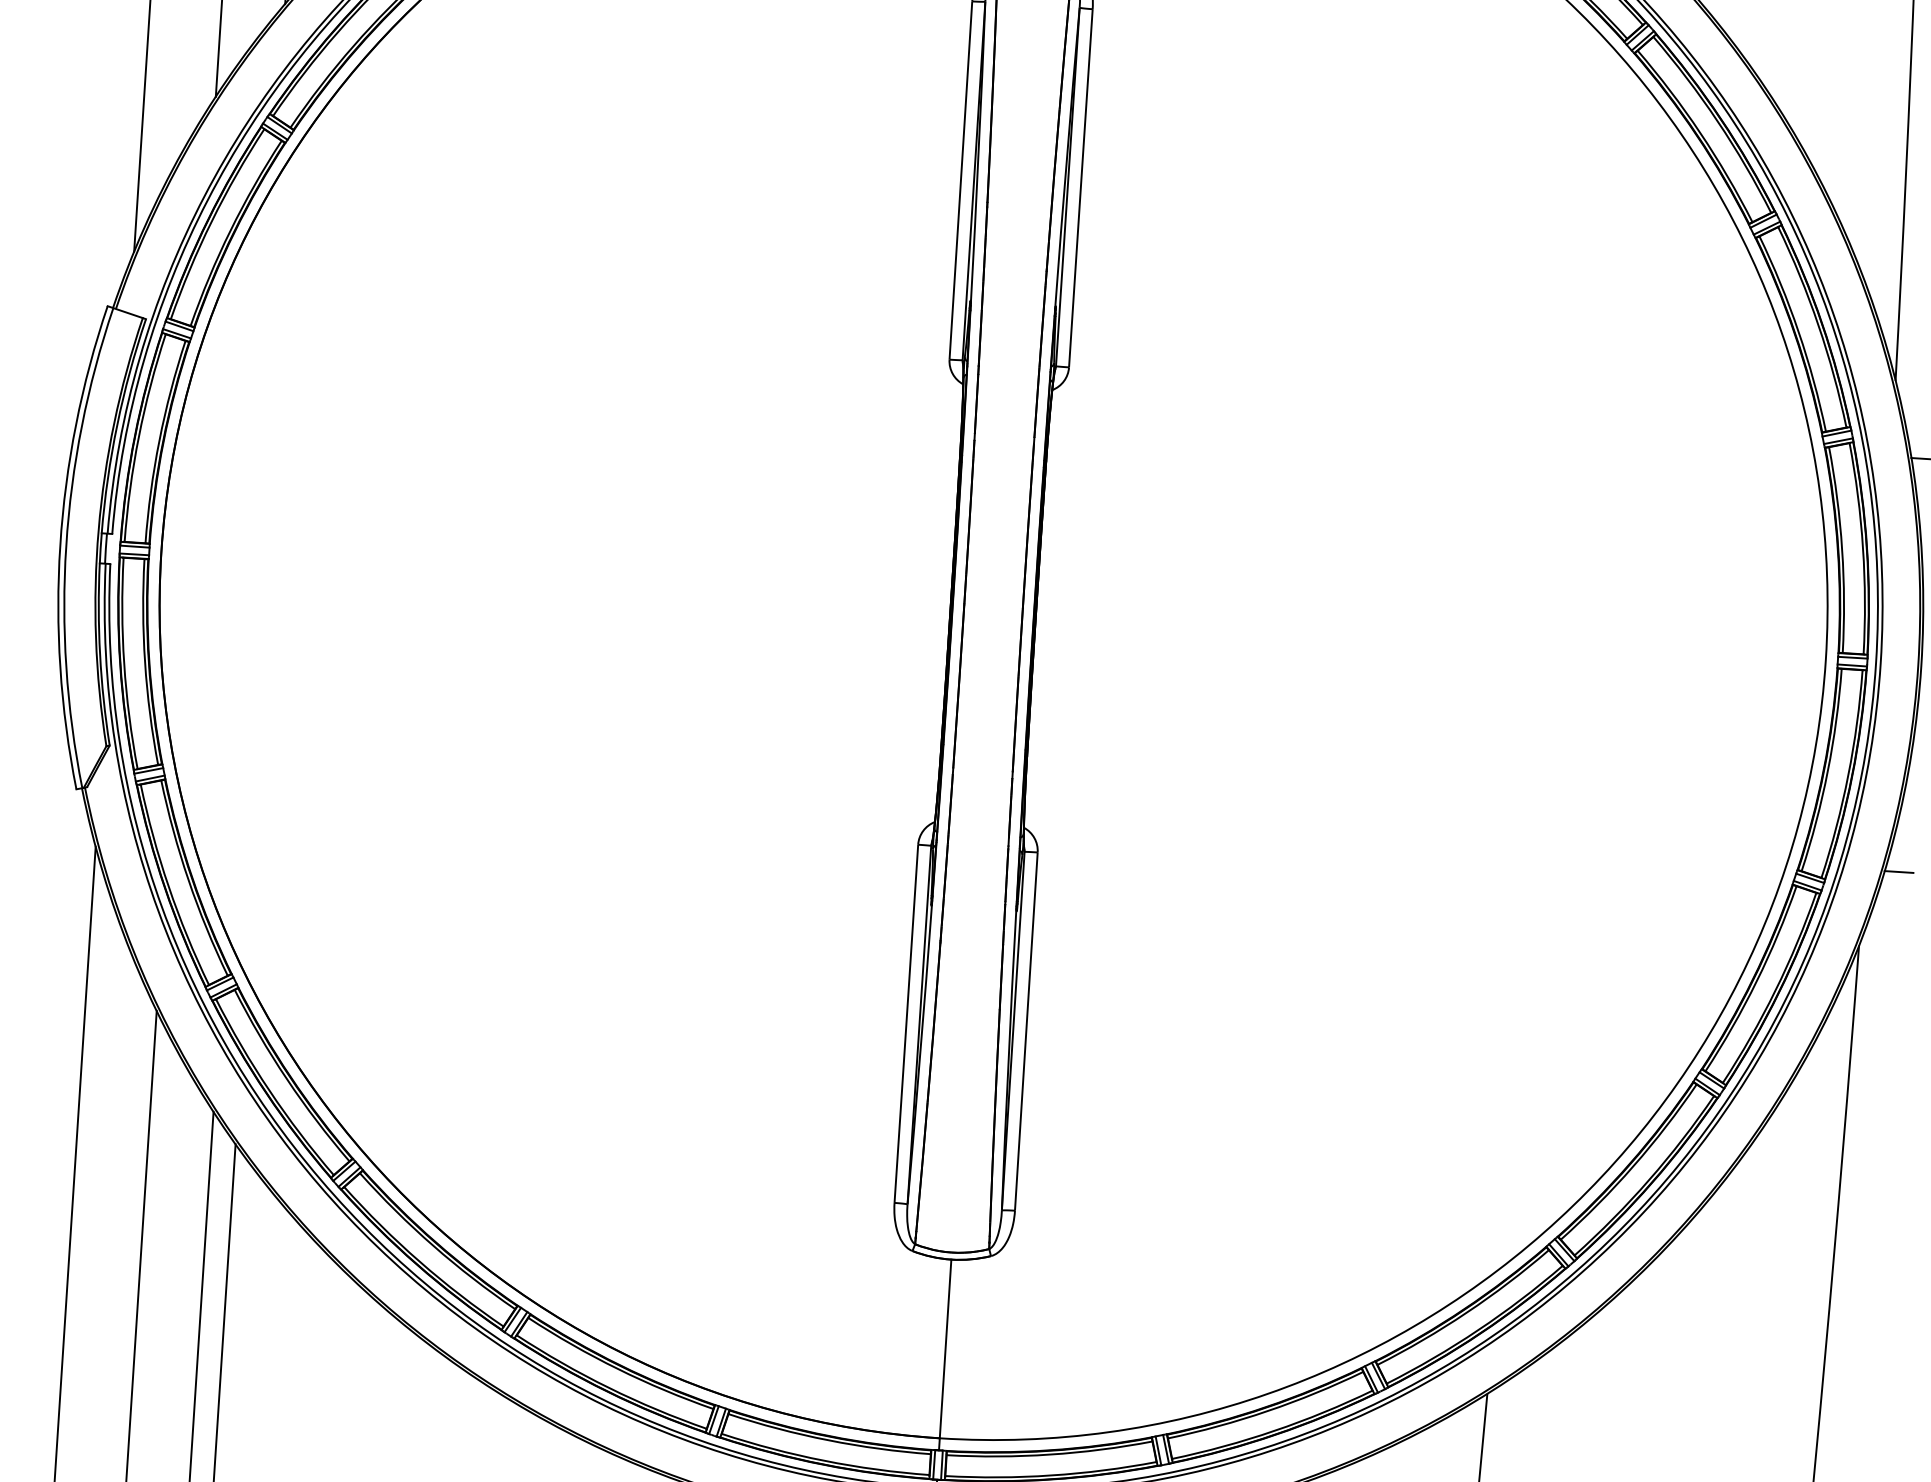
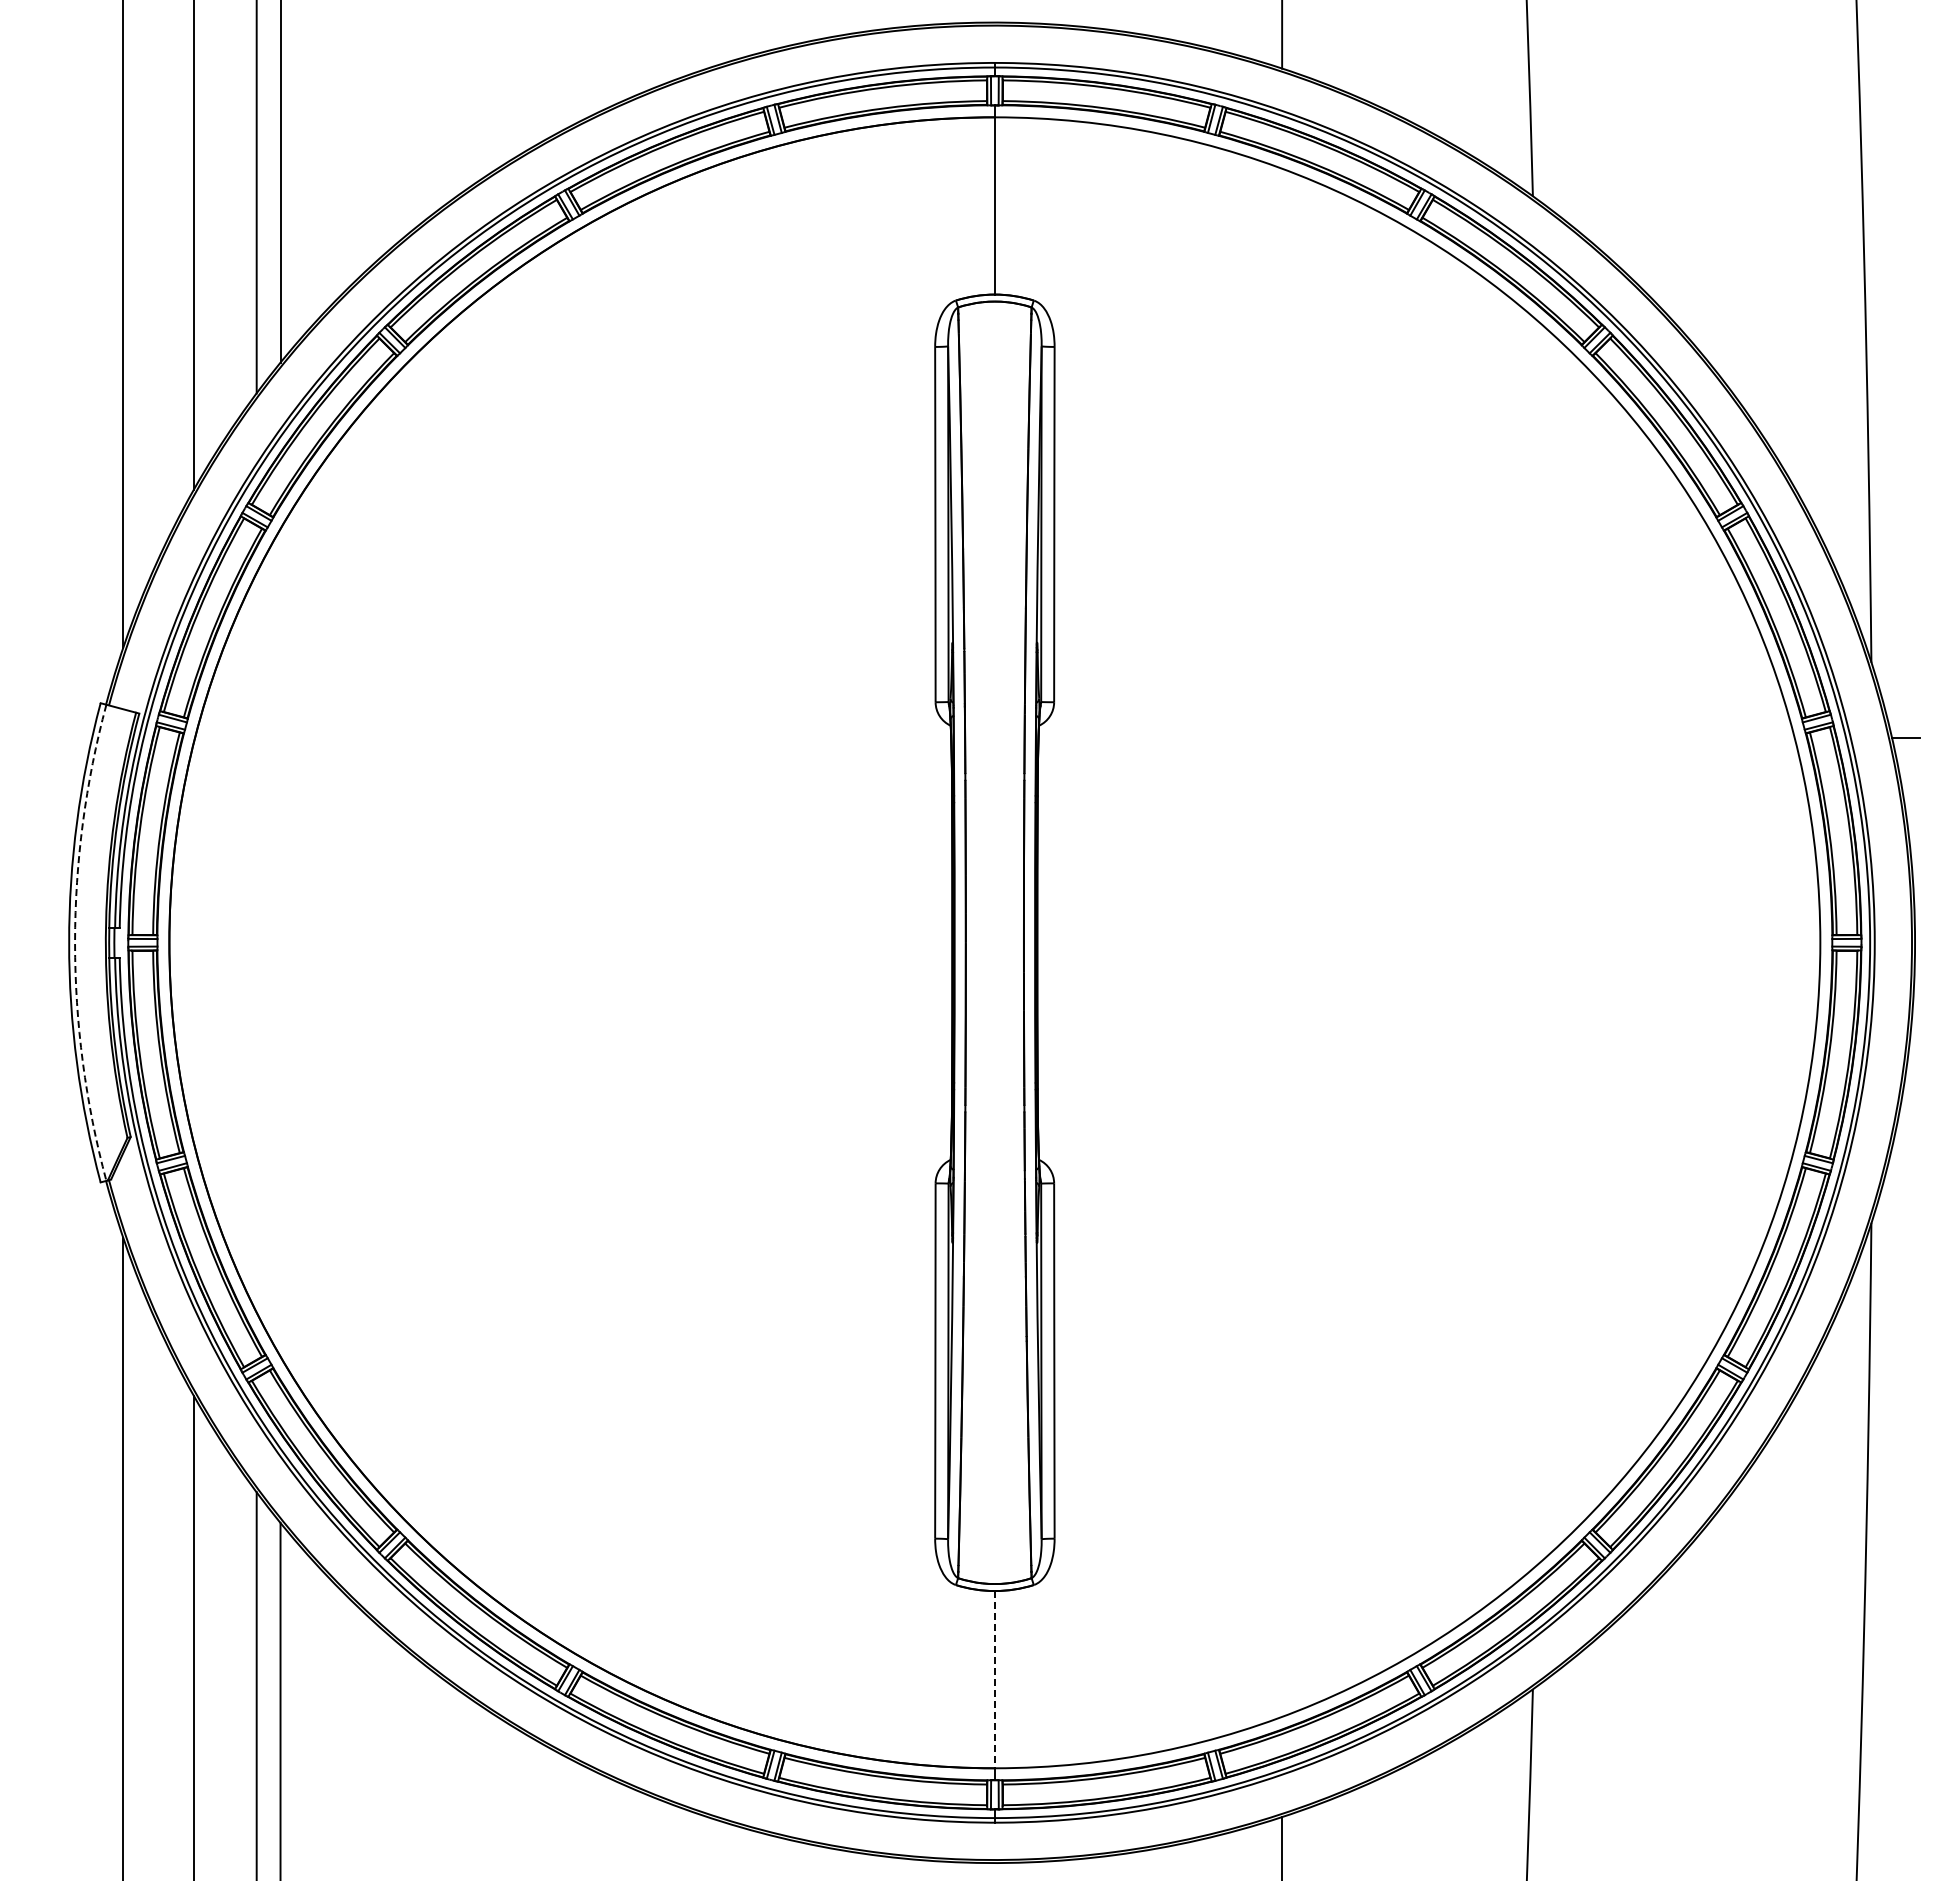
arc: (66, 545) -> (75, 942), solid -> dashed
line: (1898, 871) -> (1905, 1147), removed
line: (945, 1348) -> (994, 1679), solid -> dashed

